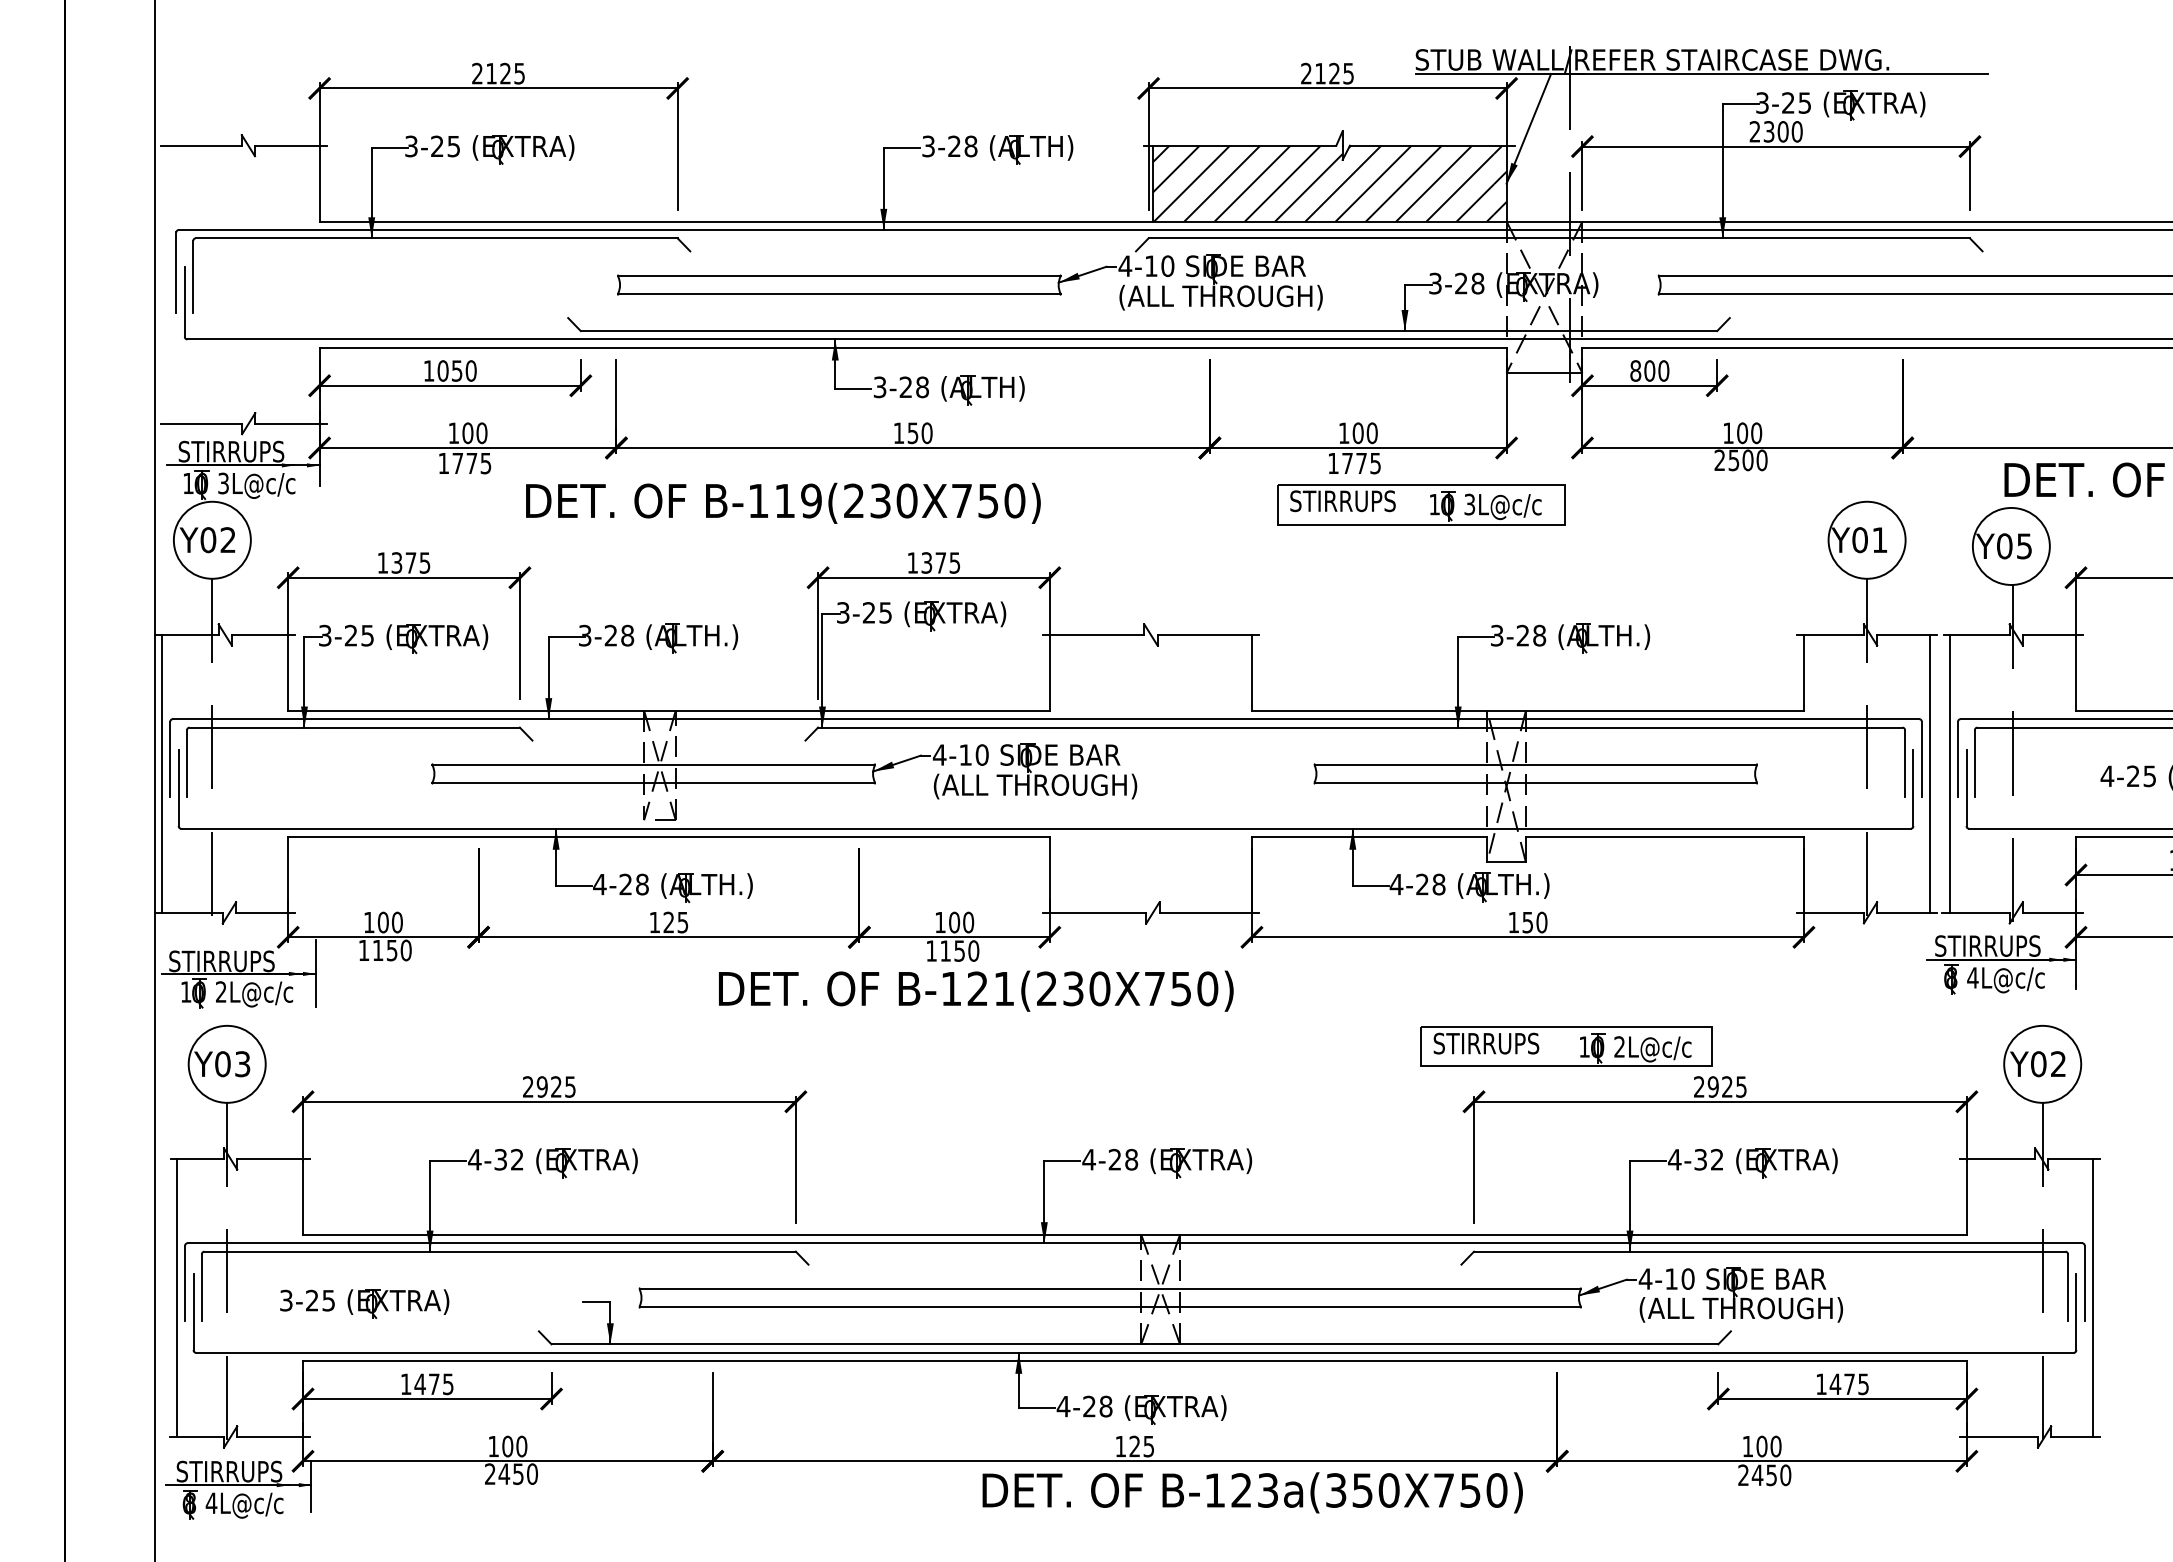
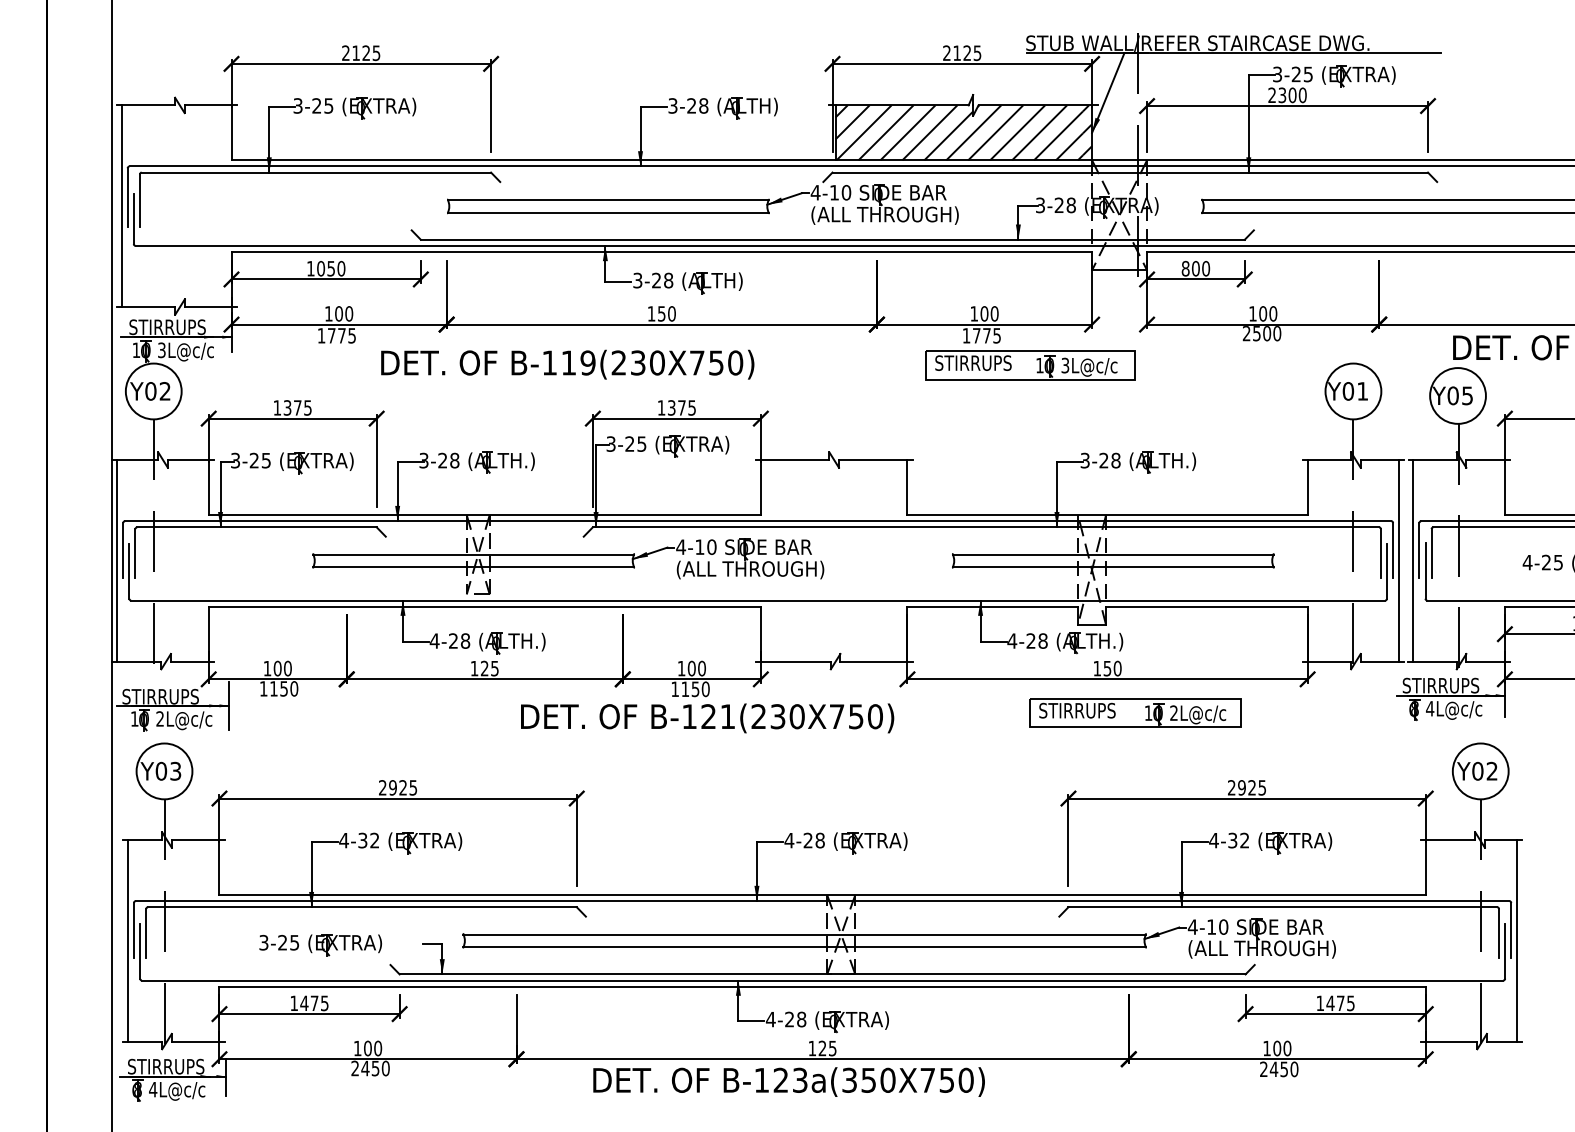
line: (167, 284) -> (121, 206), added
part: (1566, 1046) -> (1135, 712), moved
part: (364, 1303) -> (320, 944), moved
text: (1252, 1492) -> (788, 1081), moved

